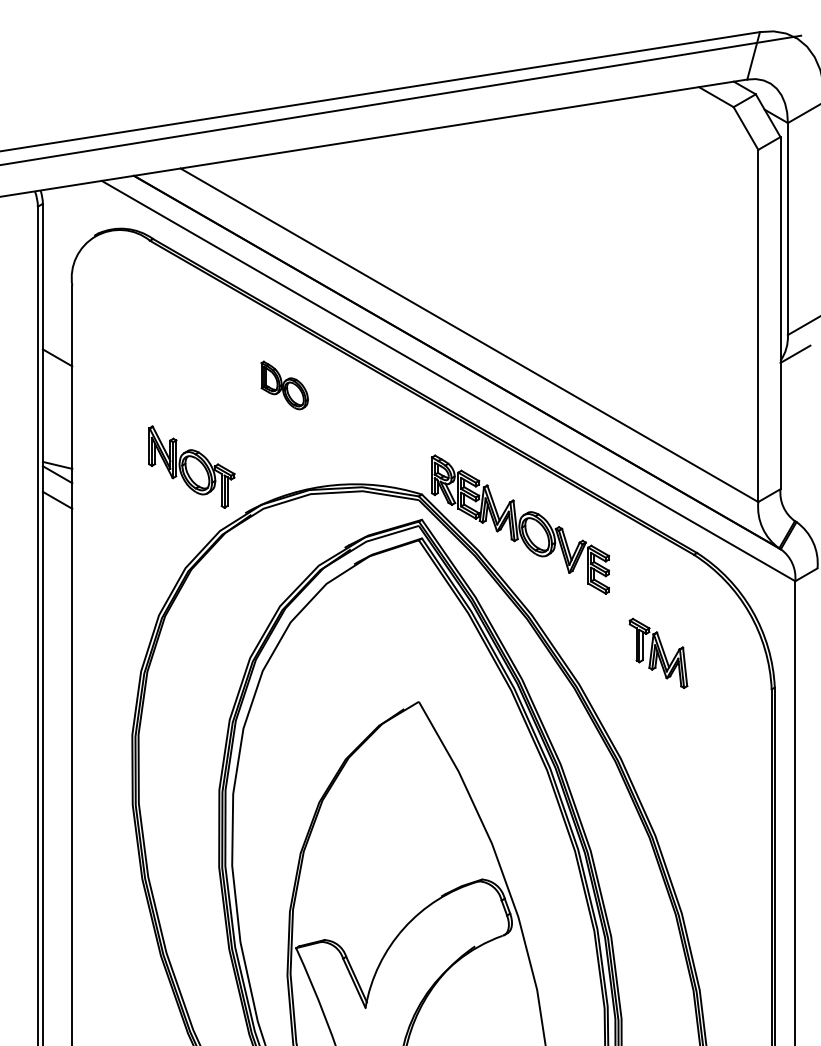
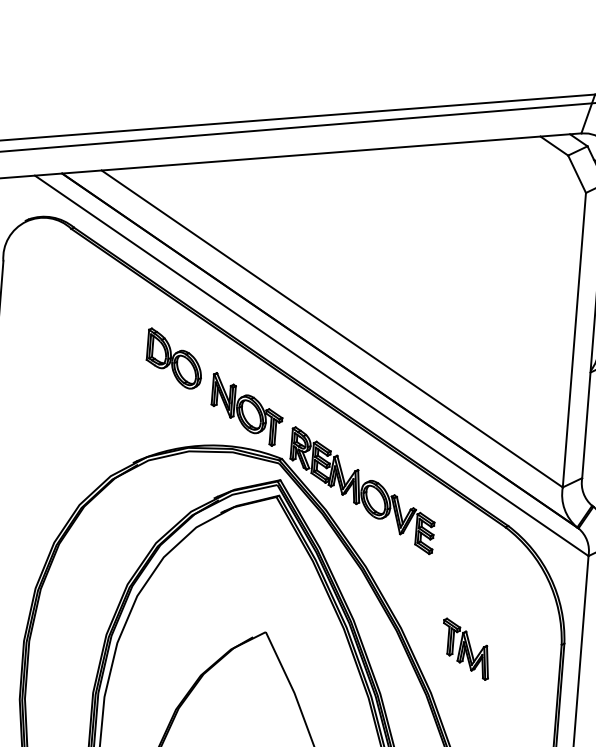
part: (284, 385) -> (174, 358), size x1.43
part: (191, 466) -> (246, 409), moved
part: (658, 652) -> (466, 648), moved

